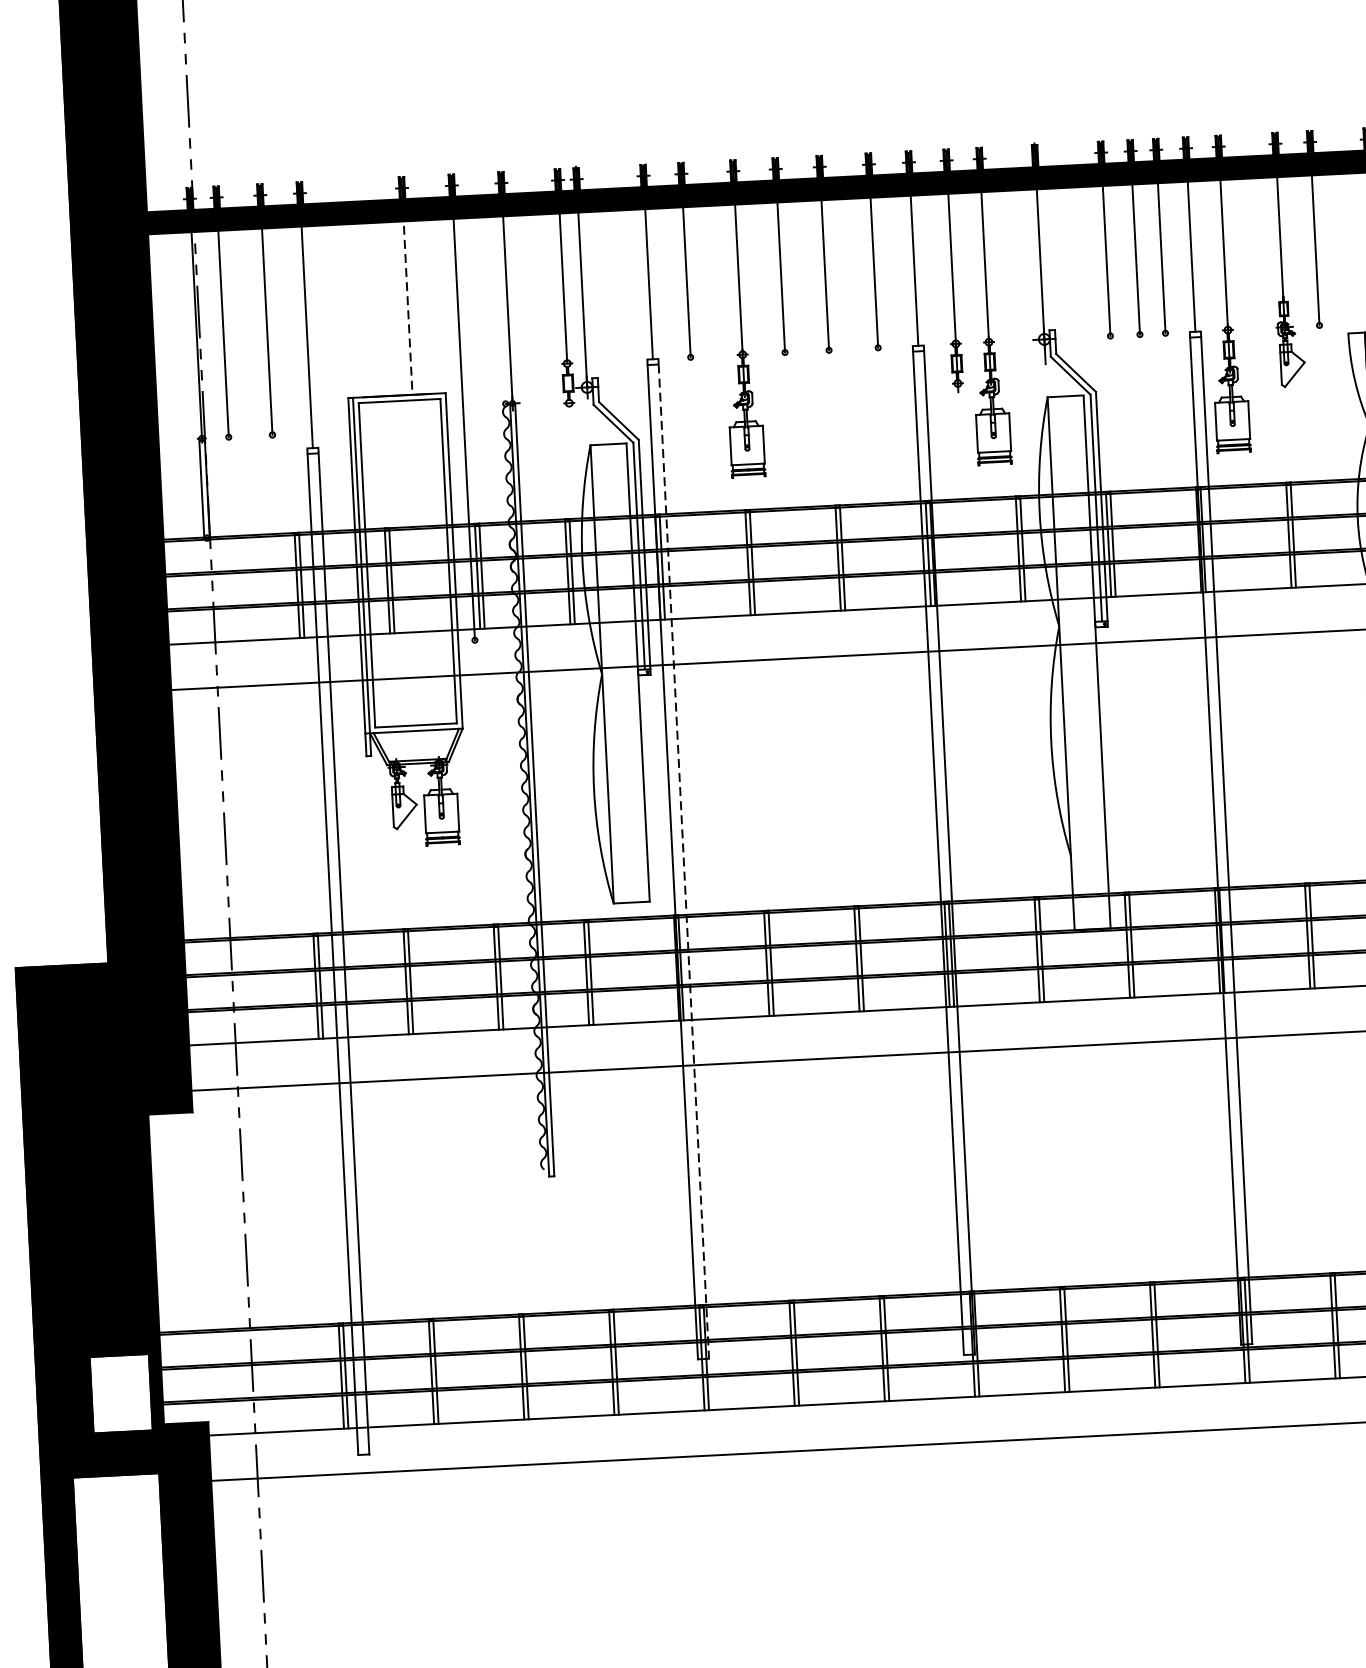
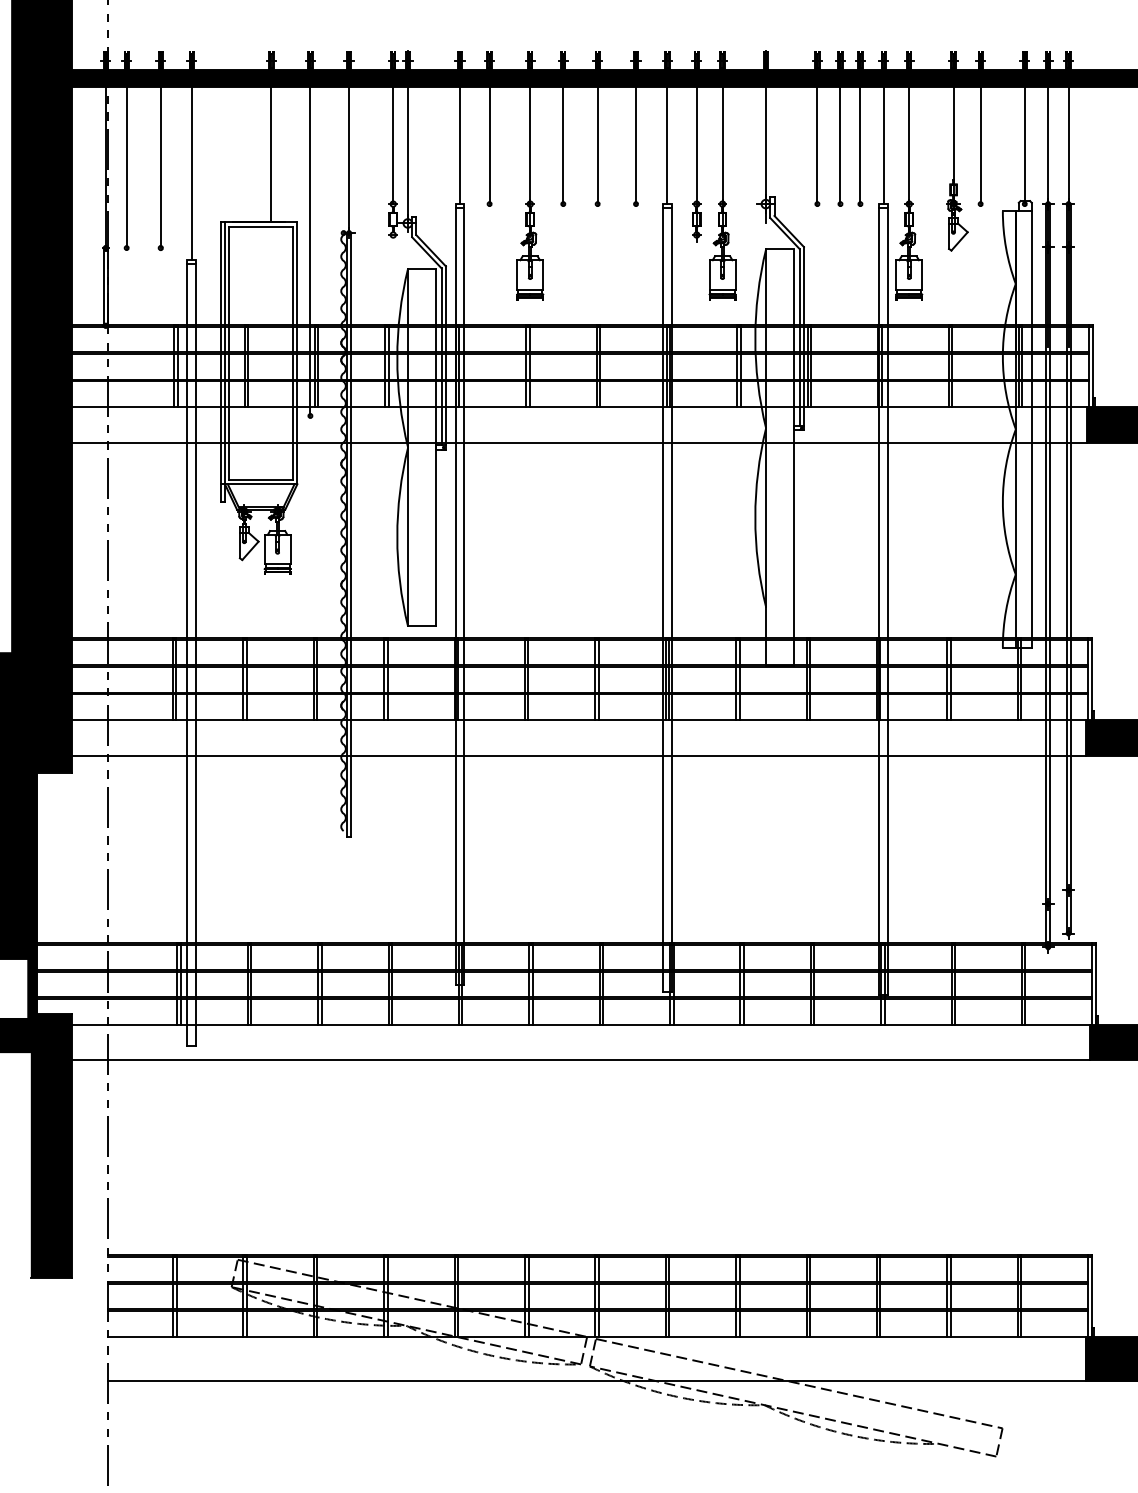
line: (407, 296) -> (271, 145), dashed -> solid
line: (684, 862) -> (464, 597), dashed -> solid

